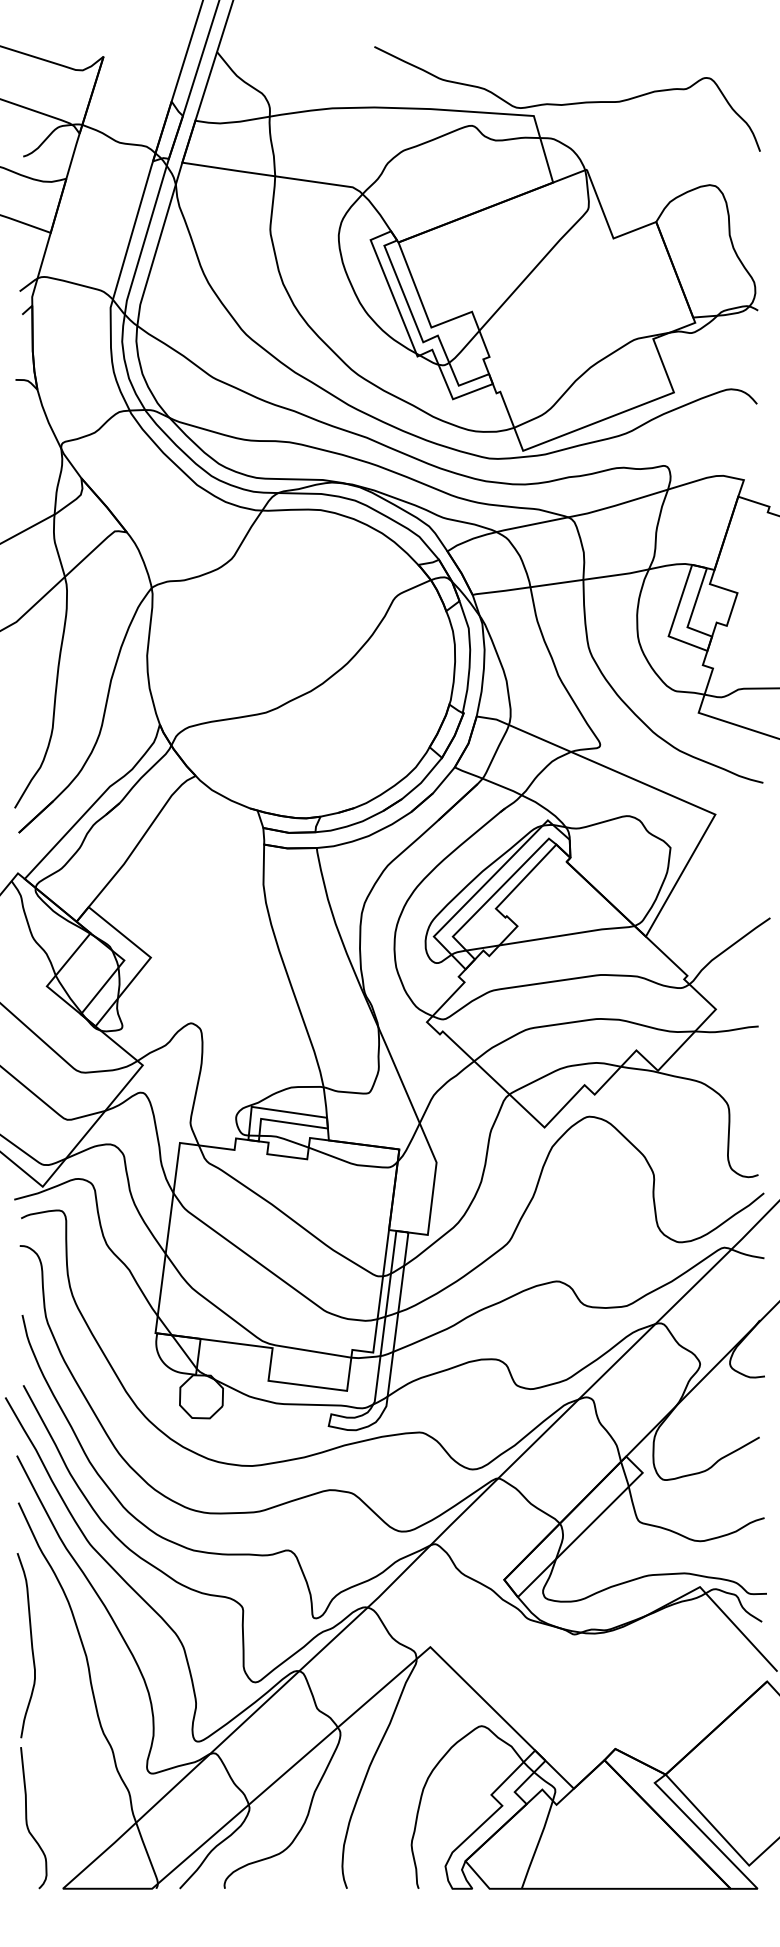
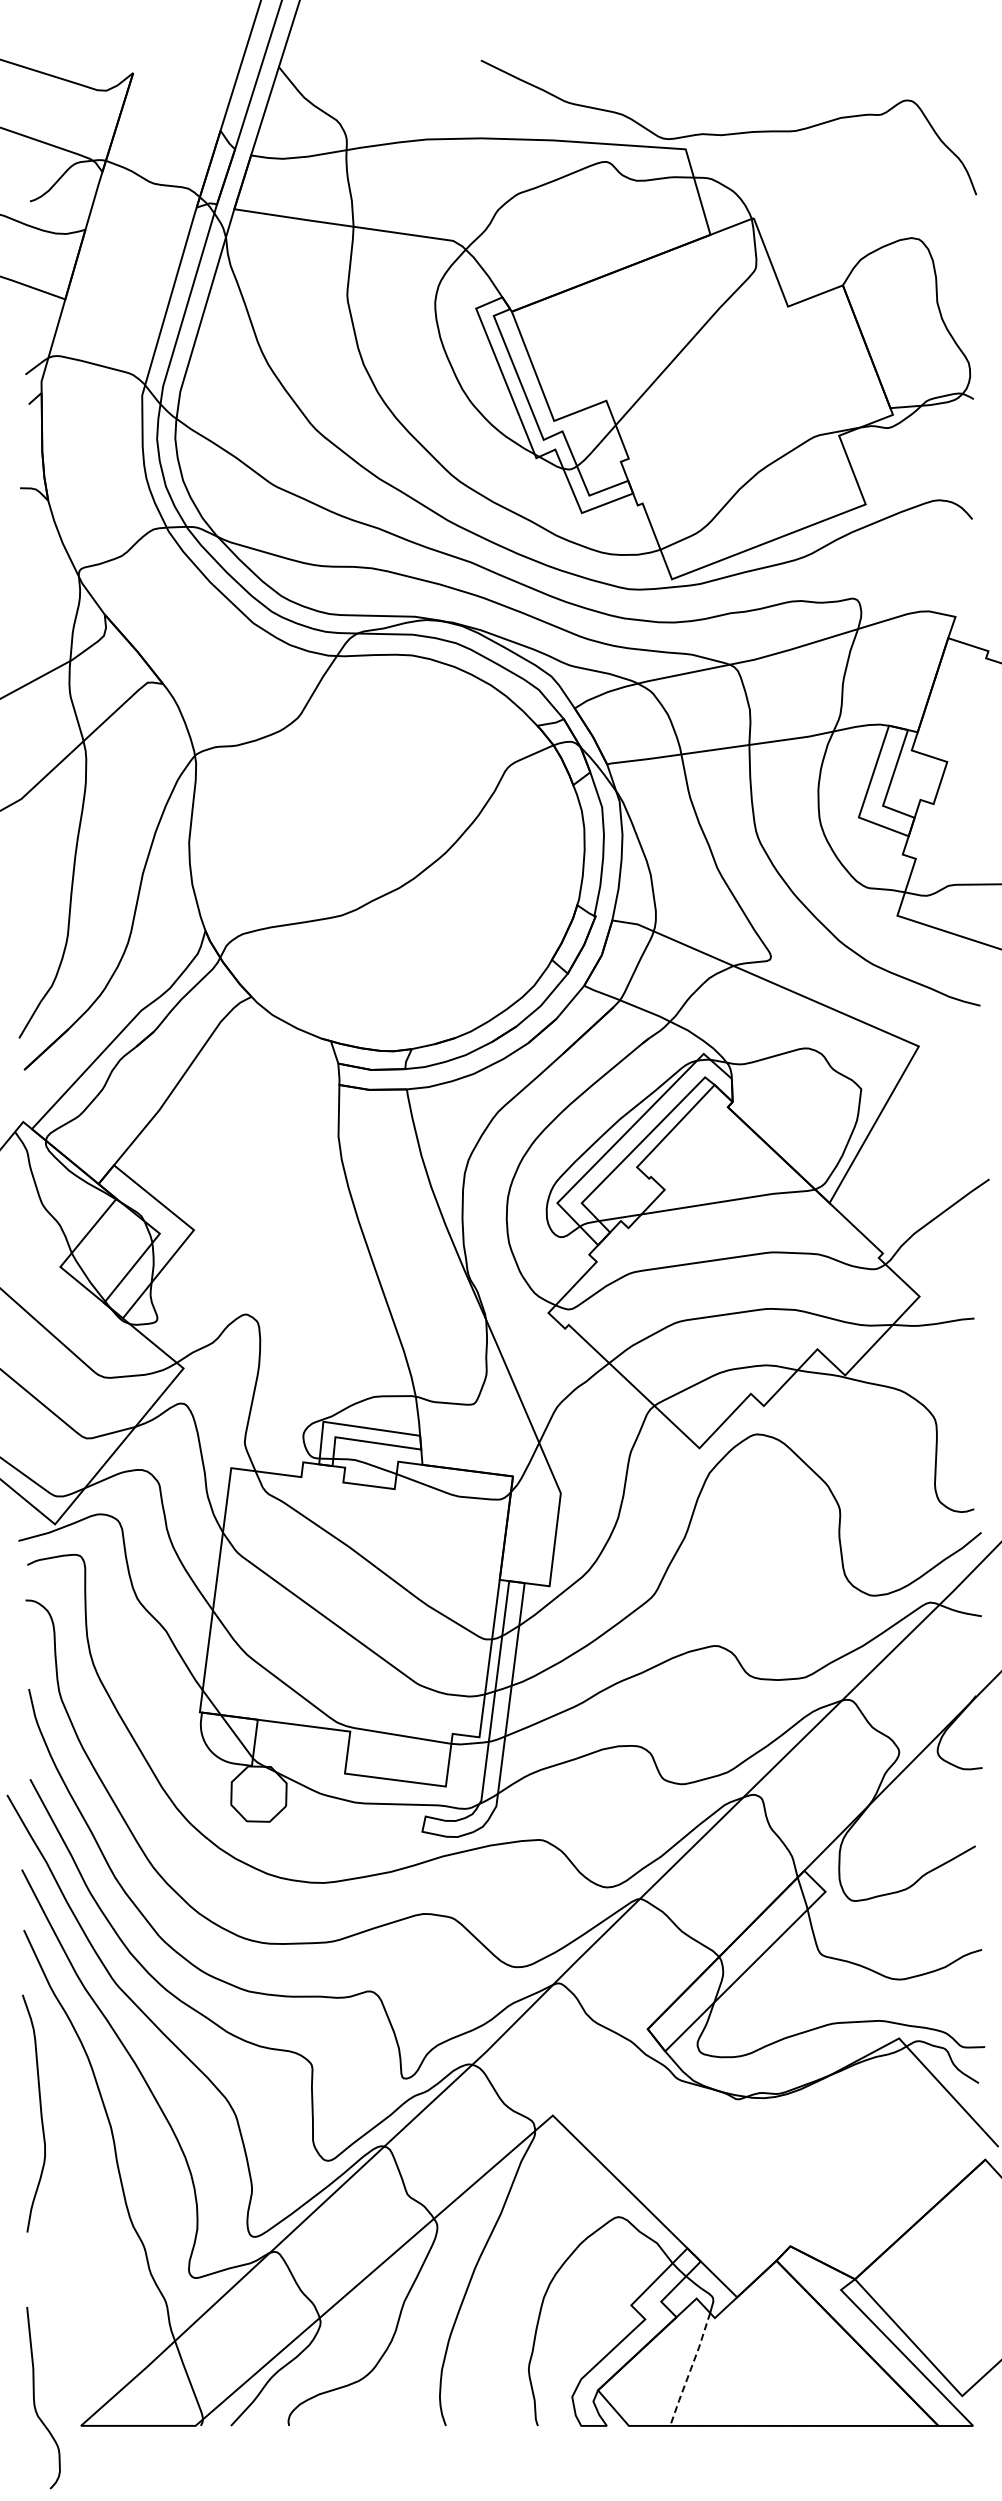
curve: (27, 1820) -> (35, 2401), moved
line: (537, 1845) -> (690, 2370), solid -> dashed

